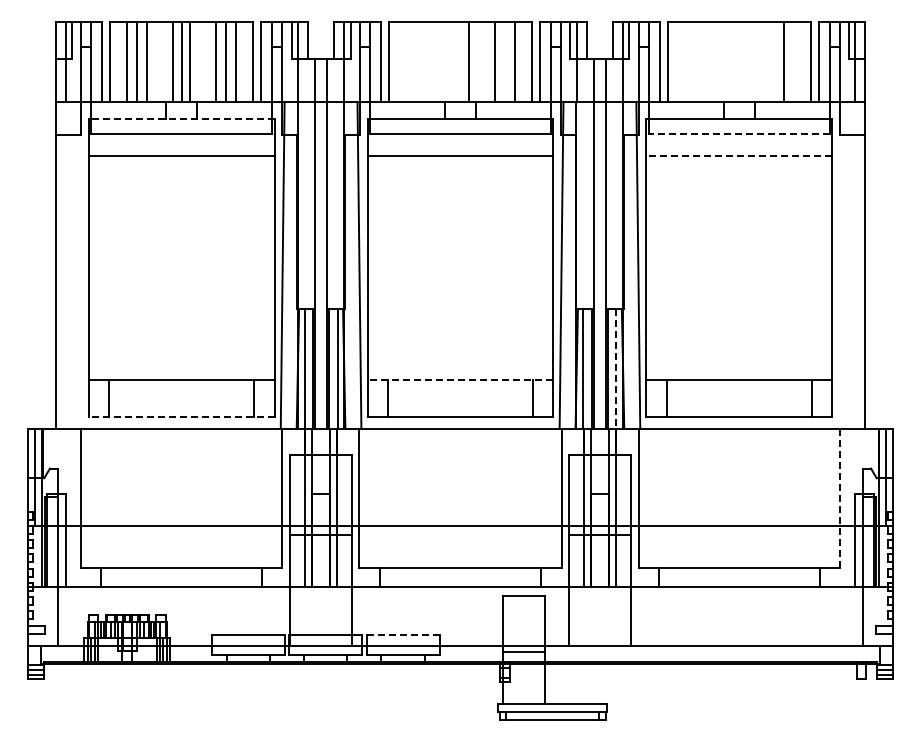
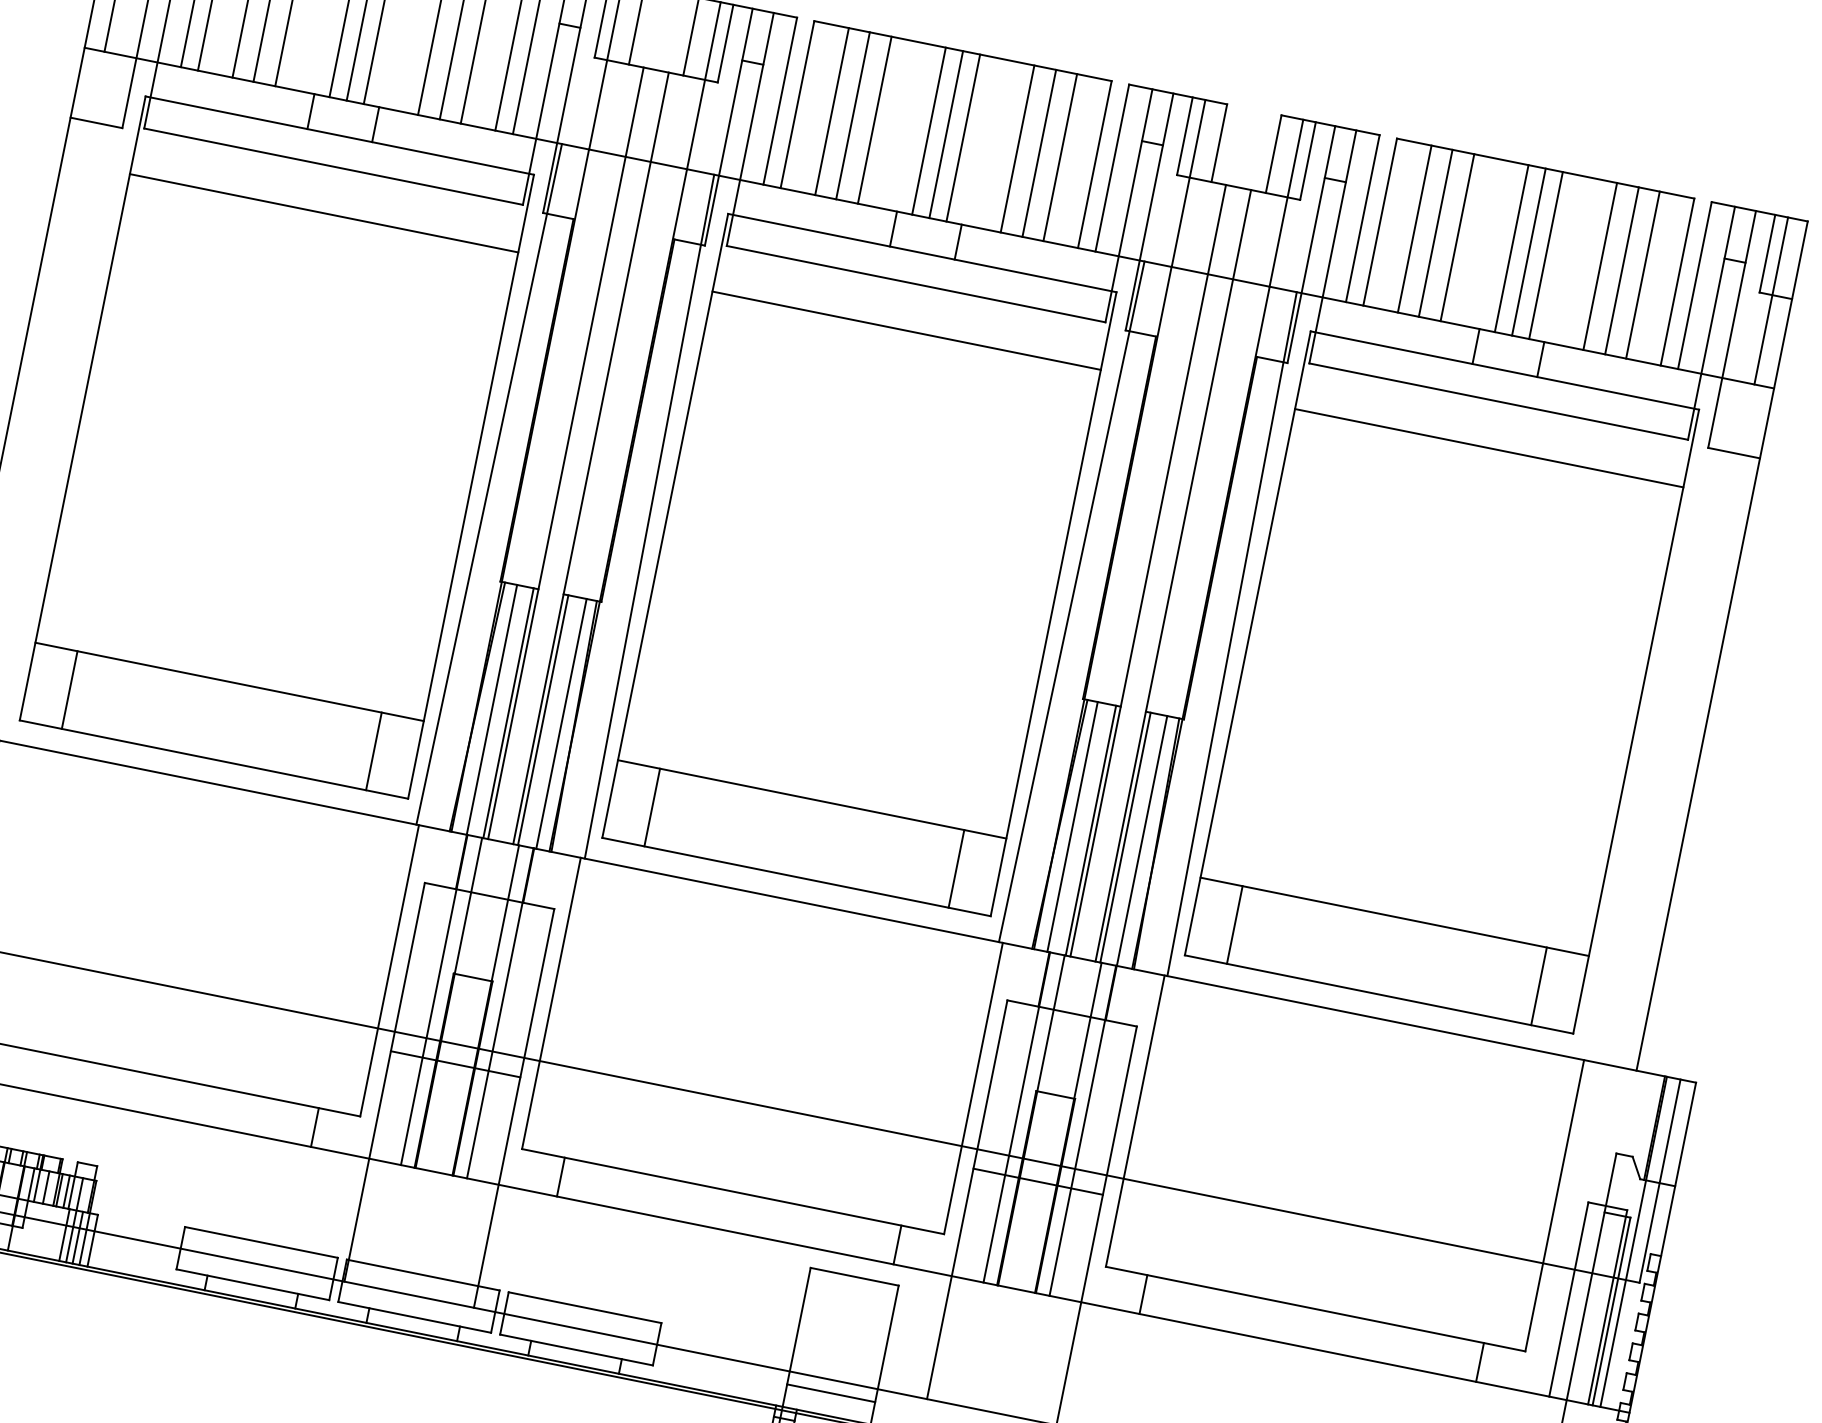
line: (405, 62) -> (831, 112), added
line: (415, 62) -> (852, 116), added
line: (426, 62) -> (875, 121), added
line: (452, 62) -> (929, 132), added
line: (460, 62) -> (946, 135), added
line: (505, 62) -> (1040, 154), added
line: (684, 62) -> (1413, 229), added
line: (694, 62) -> (1434, 234), added
line: (705, 62) -> (1457, 238), added
line: (731, 62) -> (1512, 249), added
line: (739, 62) -> (1528, 253), added
line: (747, 62) -> (1545, 256), added
line: (773, 62) -> (1599, 267), added
line: (794, 62) -> (1643, 276), added
line: (181, 118) -> (339, 135), dashed -> solid
line: (739, 133) -> (1498, 401), dashed -> solid
line: (739, 155) -> (1489, 447), dashed -> solid
line: (616, 368) -> (1143, 840), dashed -> solid
line: (460, 380) -> (812, 799), dashed -> solid
line: (181, 417) -> (213, 759), dashed -> solid
line: (839, 498) -> (1554, 1205), dashed -> solid
line: (403, 635) -> (585, 1308), dashed -> solid

